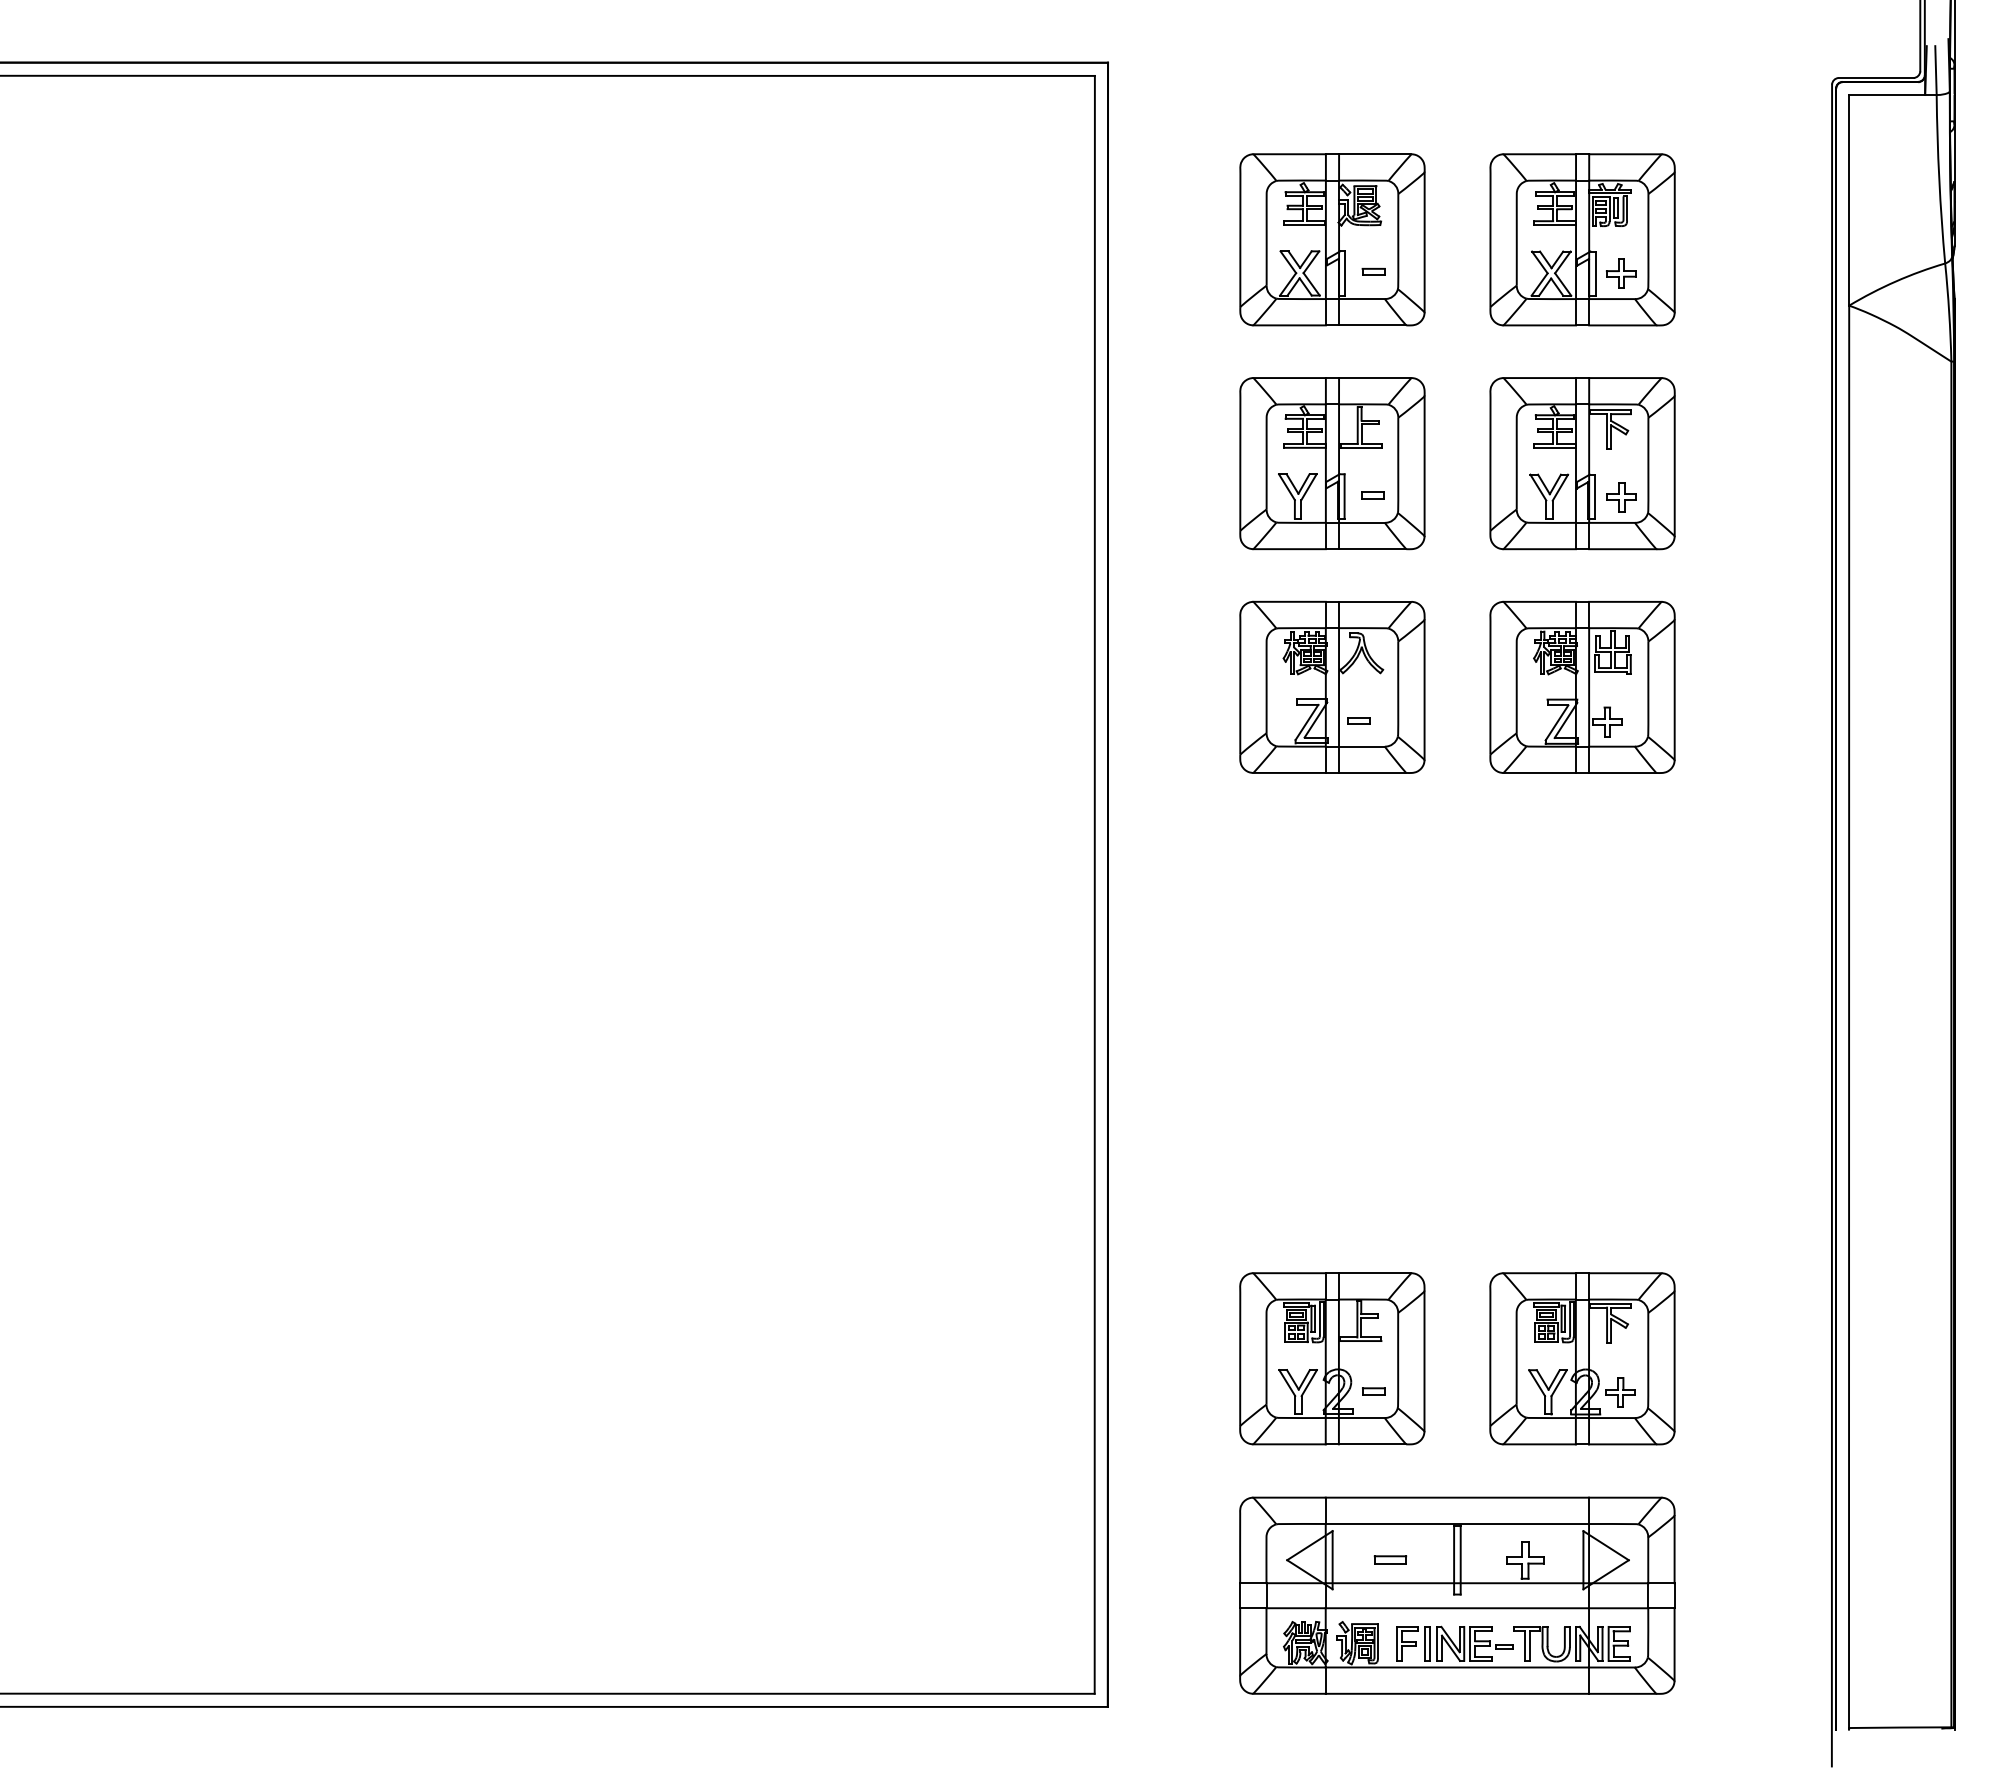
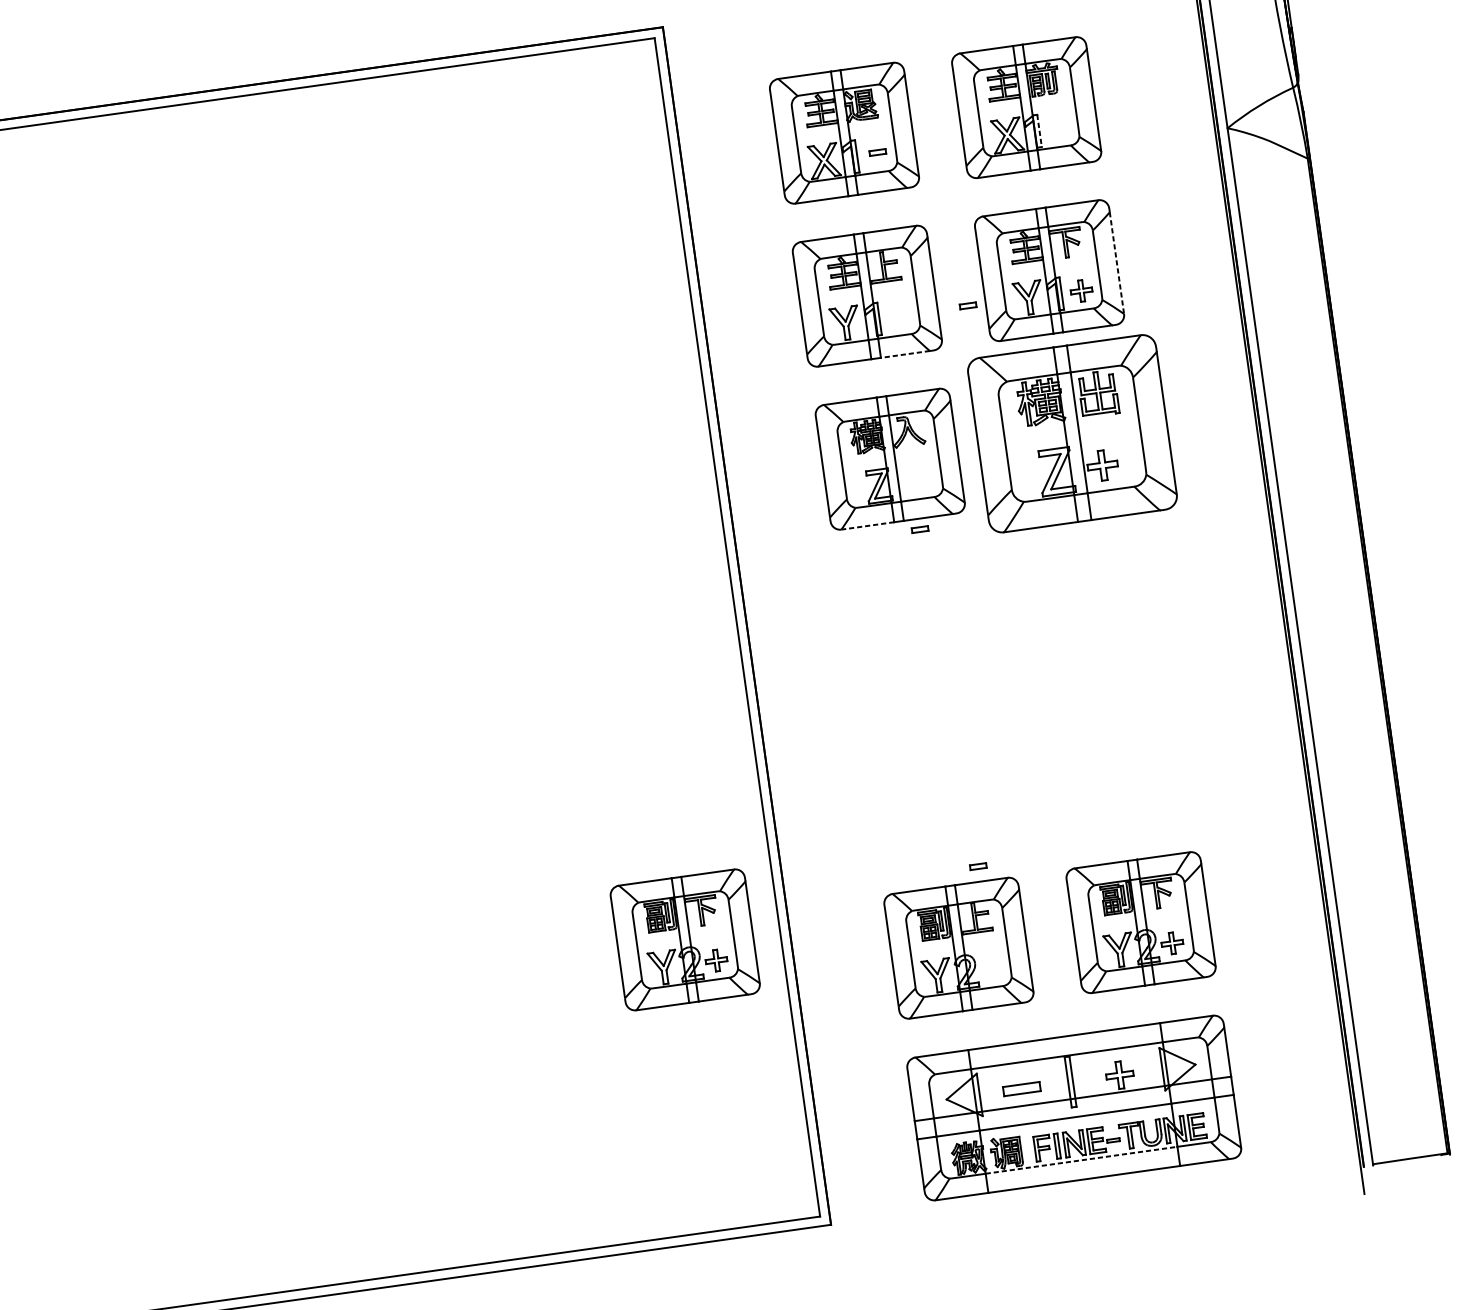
part: (1621, 273) -> (1058, 128), removed
line: (1595, 274) -> (1039, 131), solid -> dashed
line: (1674, 466) -> (1116, 263), solid -> dashed
part: (1372, 495) -> (967, 305), moved
line: (1372, 549) -> (905, 354), solid -> dashed
part: (1582, 686) -> (1072, 432), size x1.4
part: (1358, 720) -> (919, 529), moved
line: (1289, 772) -> (867, 525), solid -> dashed
part: (965, 1295) -> (685, 939), added
part: (1373, 1391) -> (978, 866), moved
part: (1390, 1559) -> (1021, 1088), size x1.6
line: (1457, 1667) -> (1081, 1160), solid -> dashed

